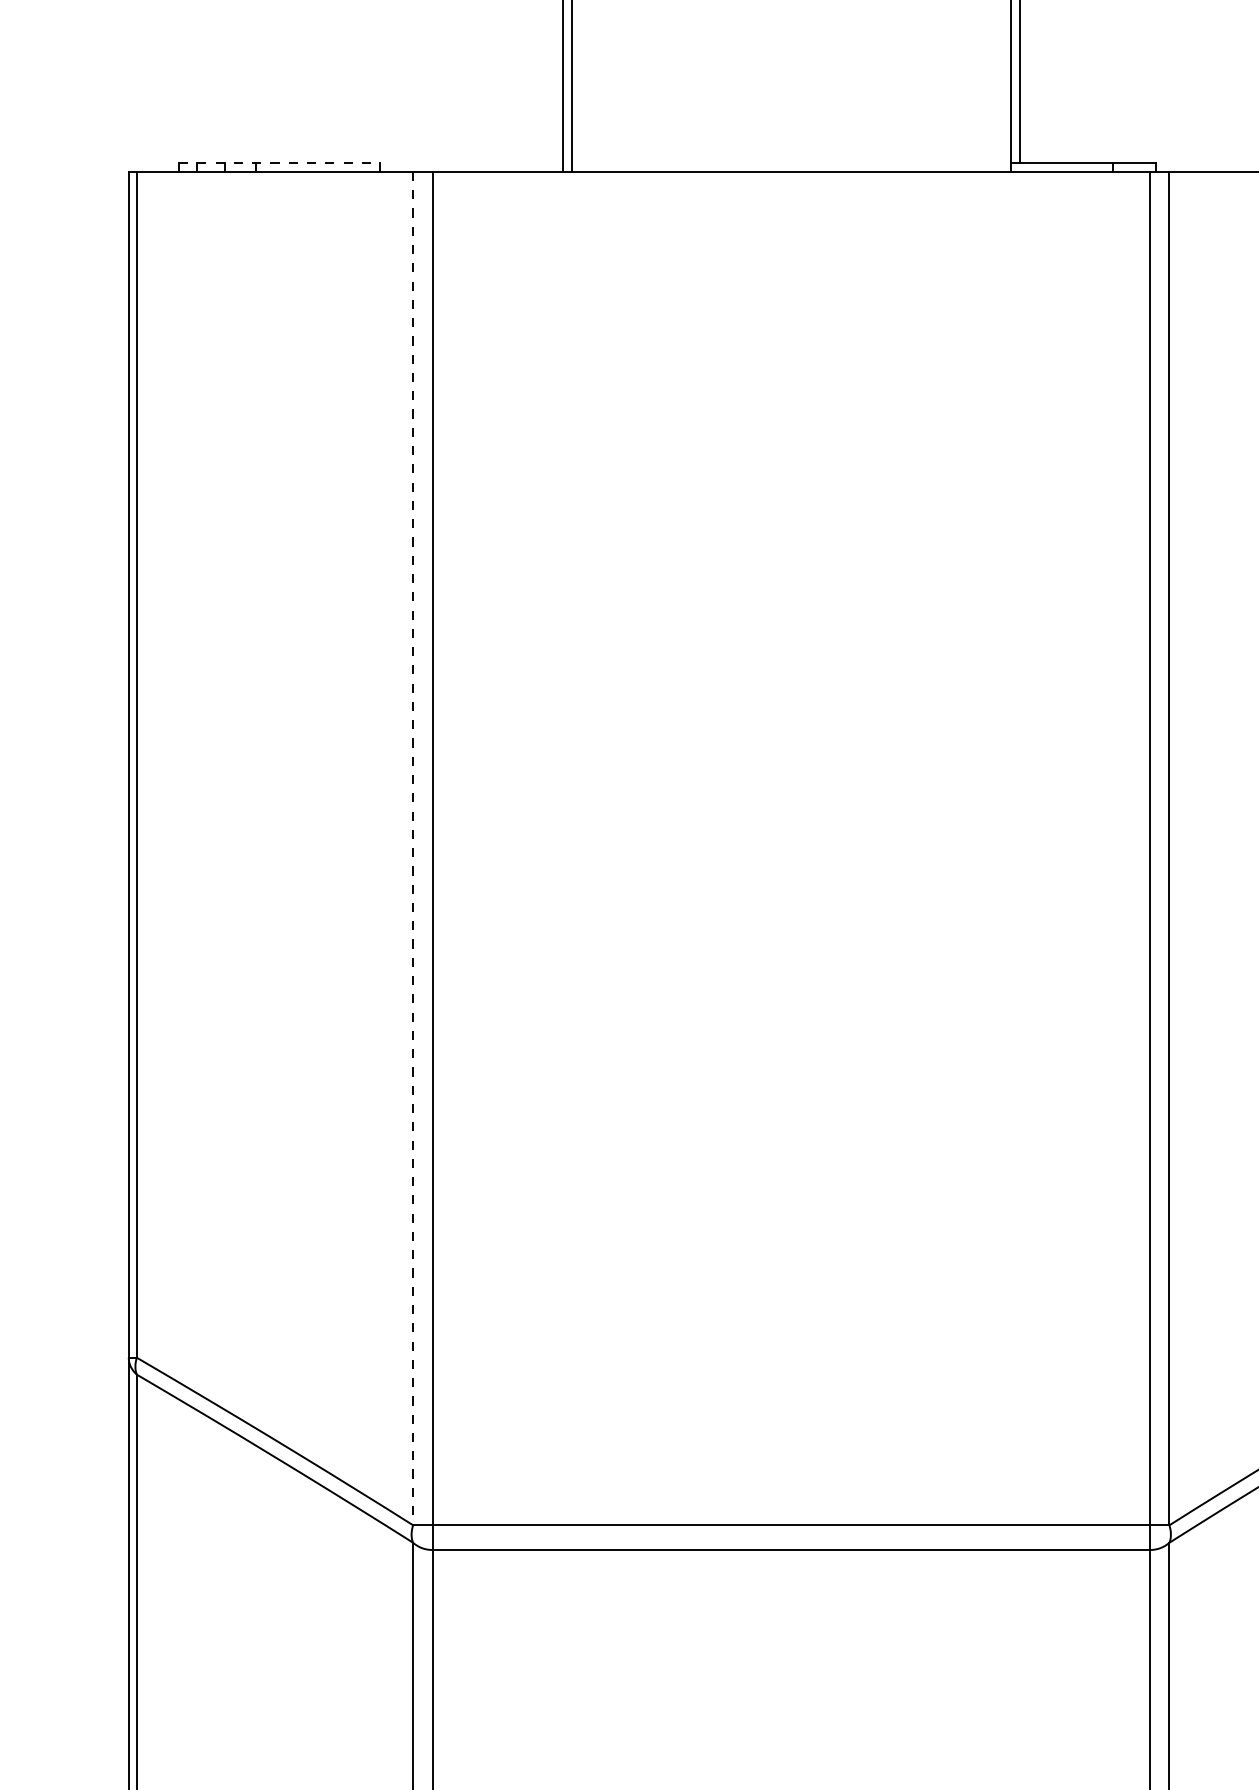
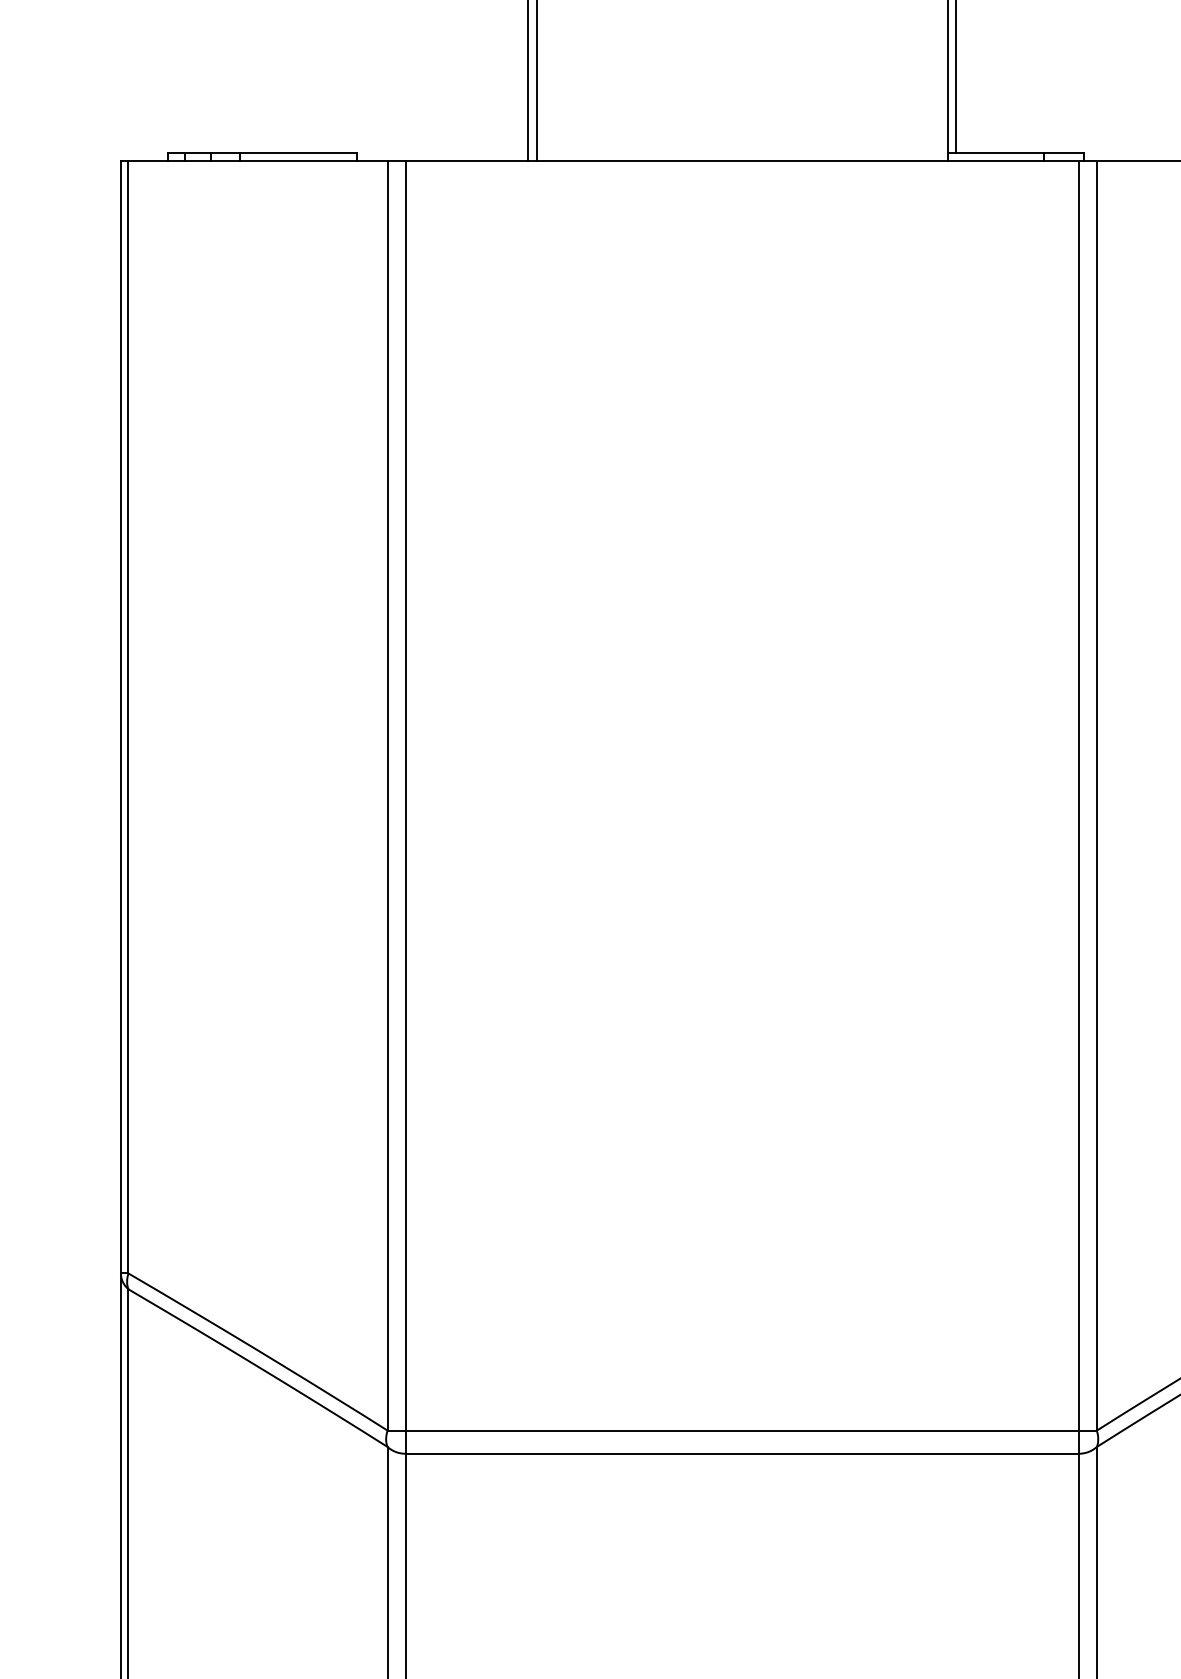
line: (279, 162) -> (262, 152), dashed -> solid
line: (413, 848) -> (387, 795), dashed -> solid

